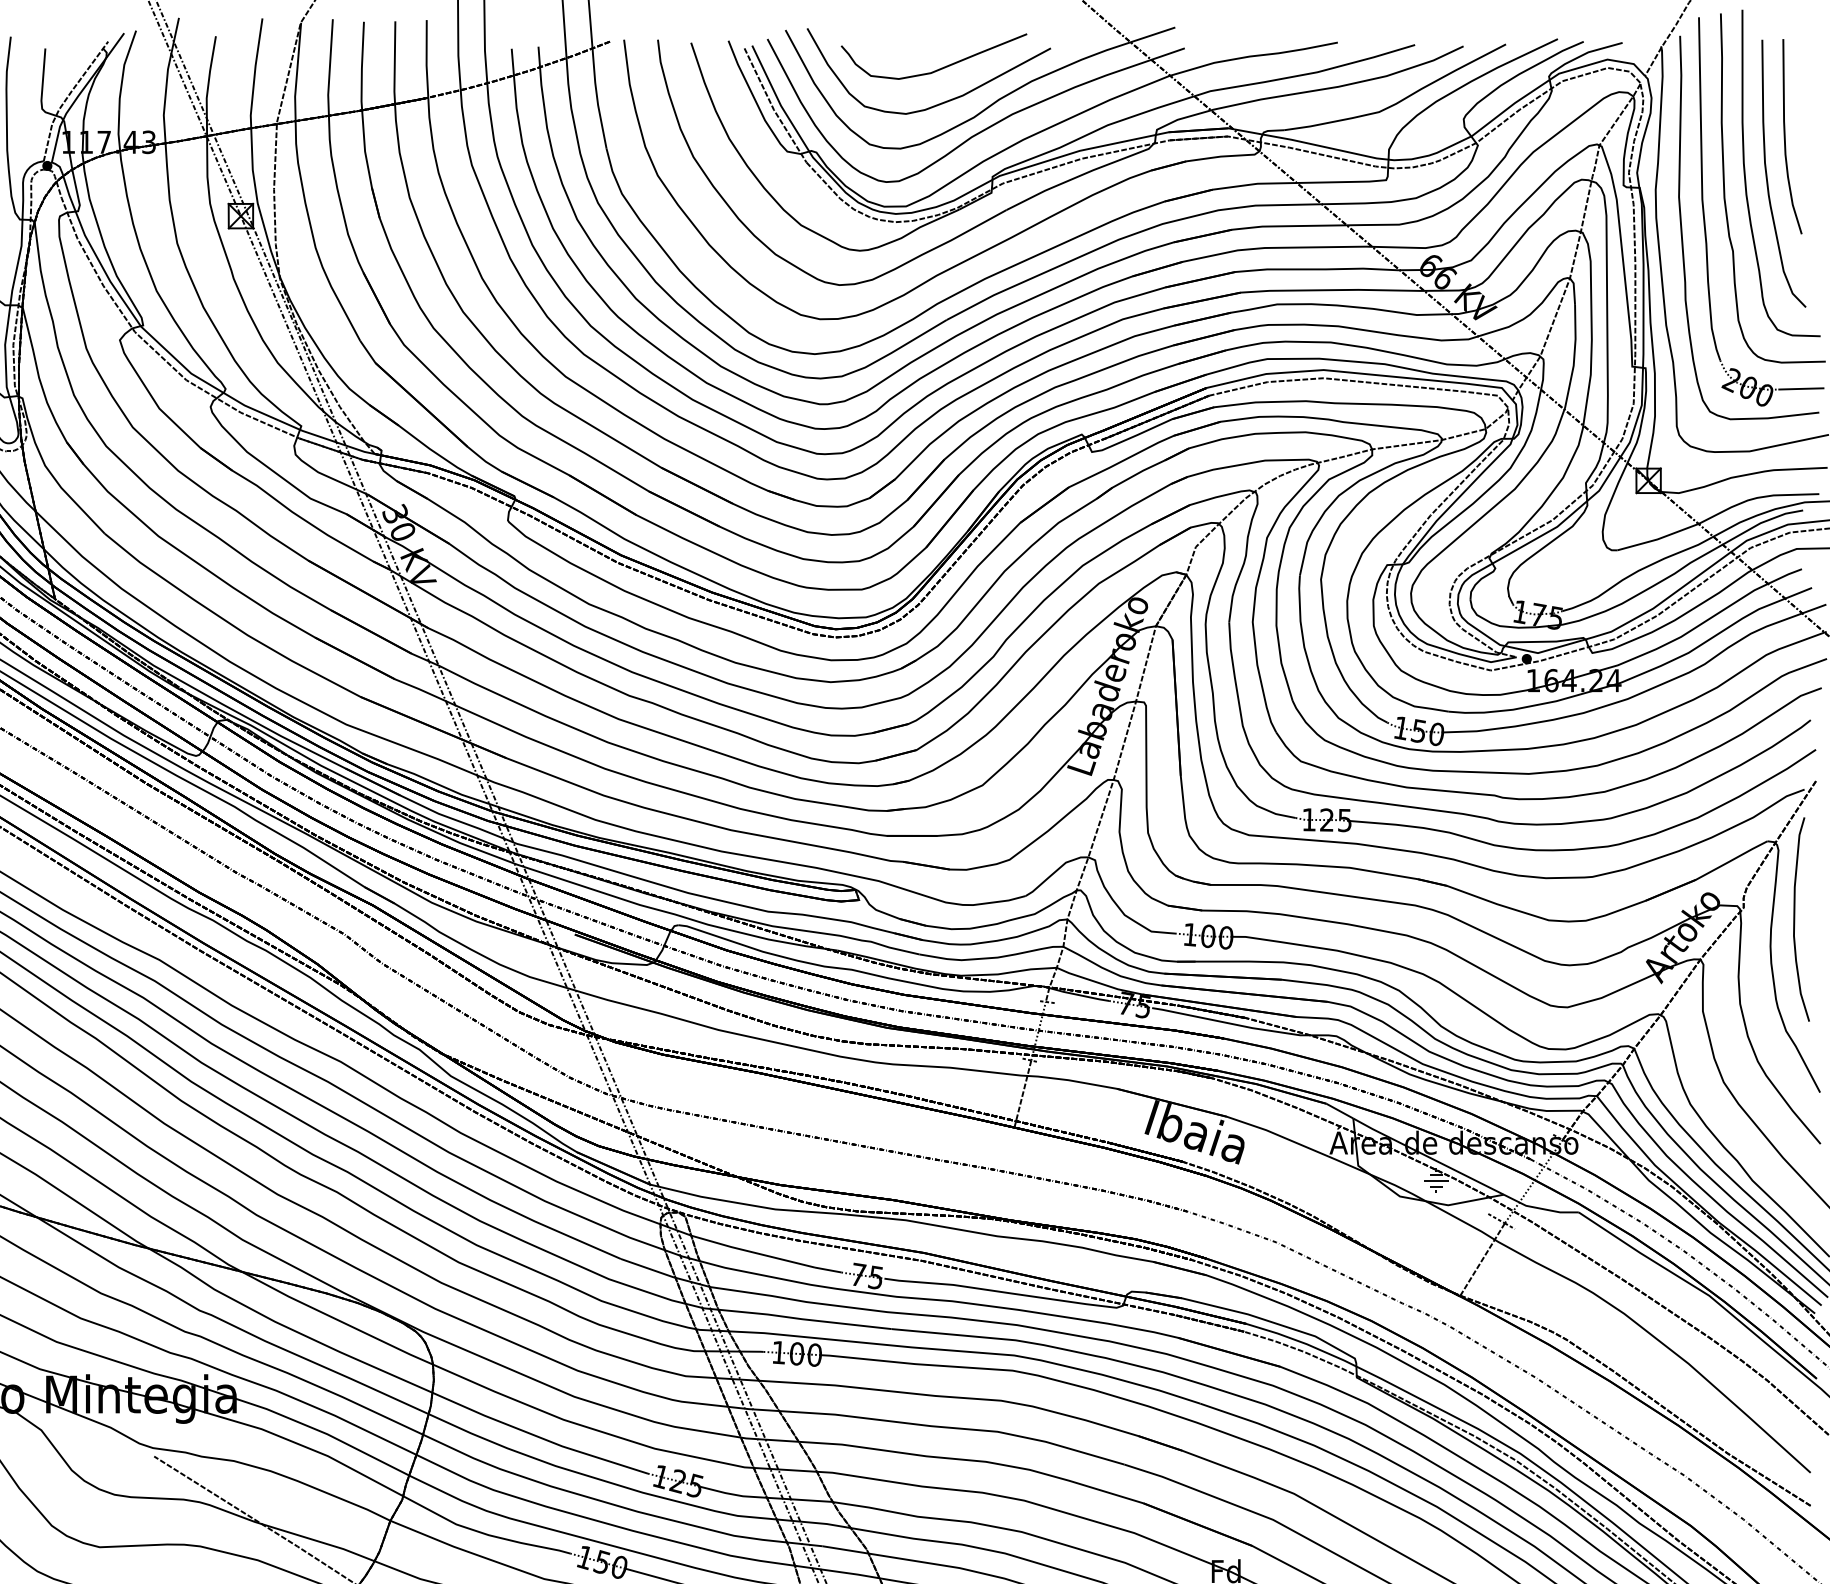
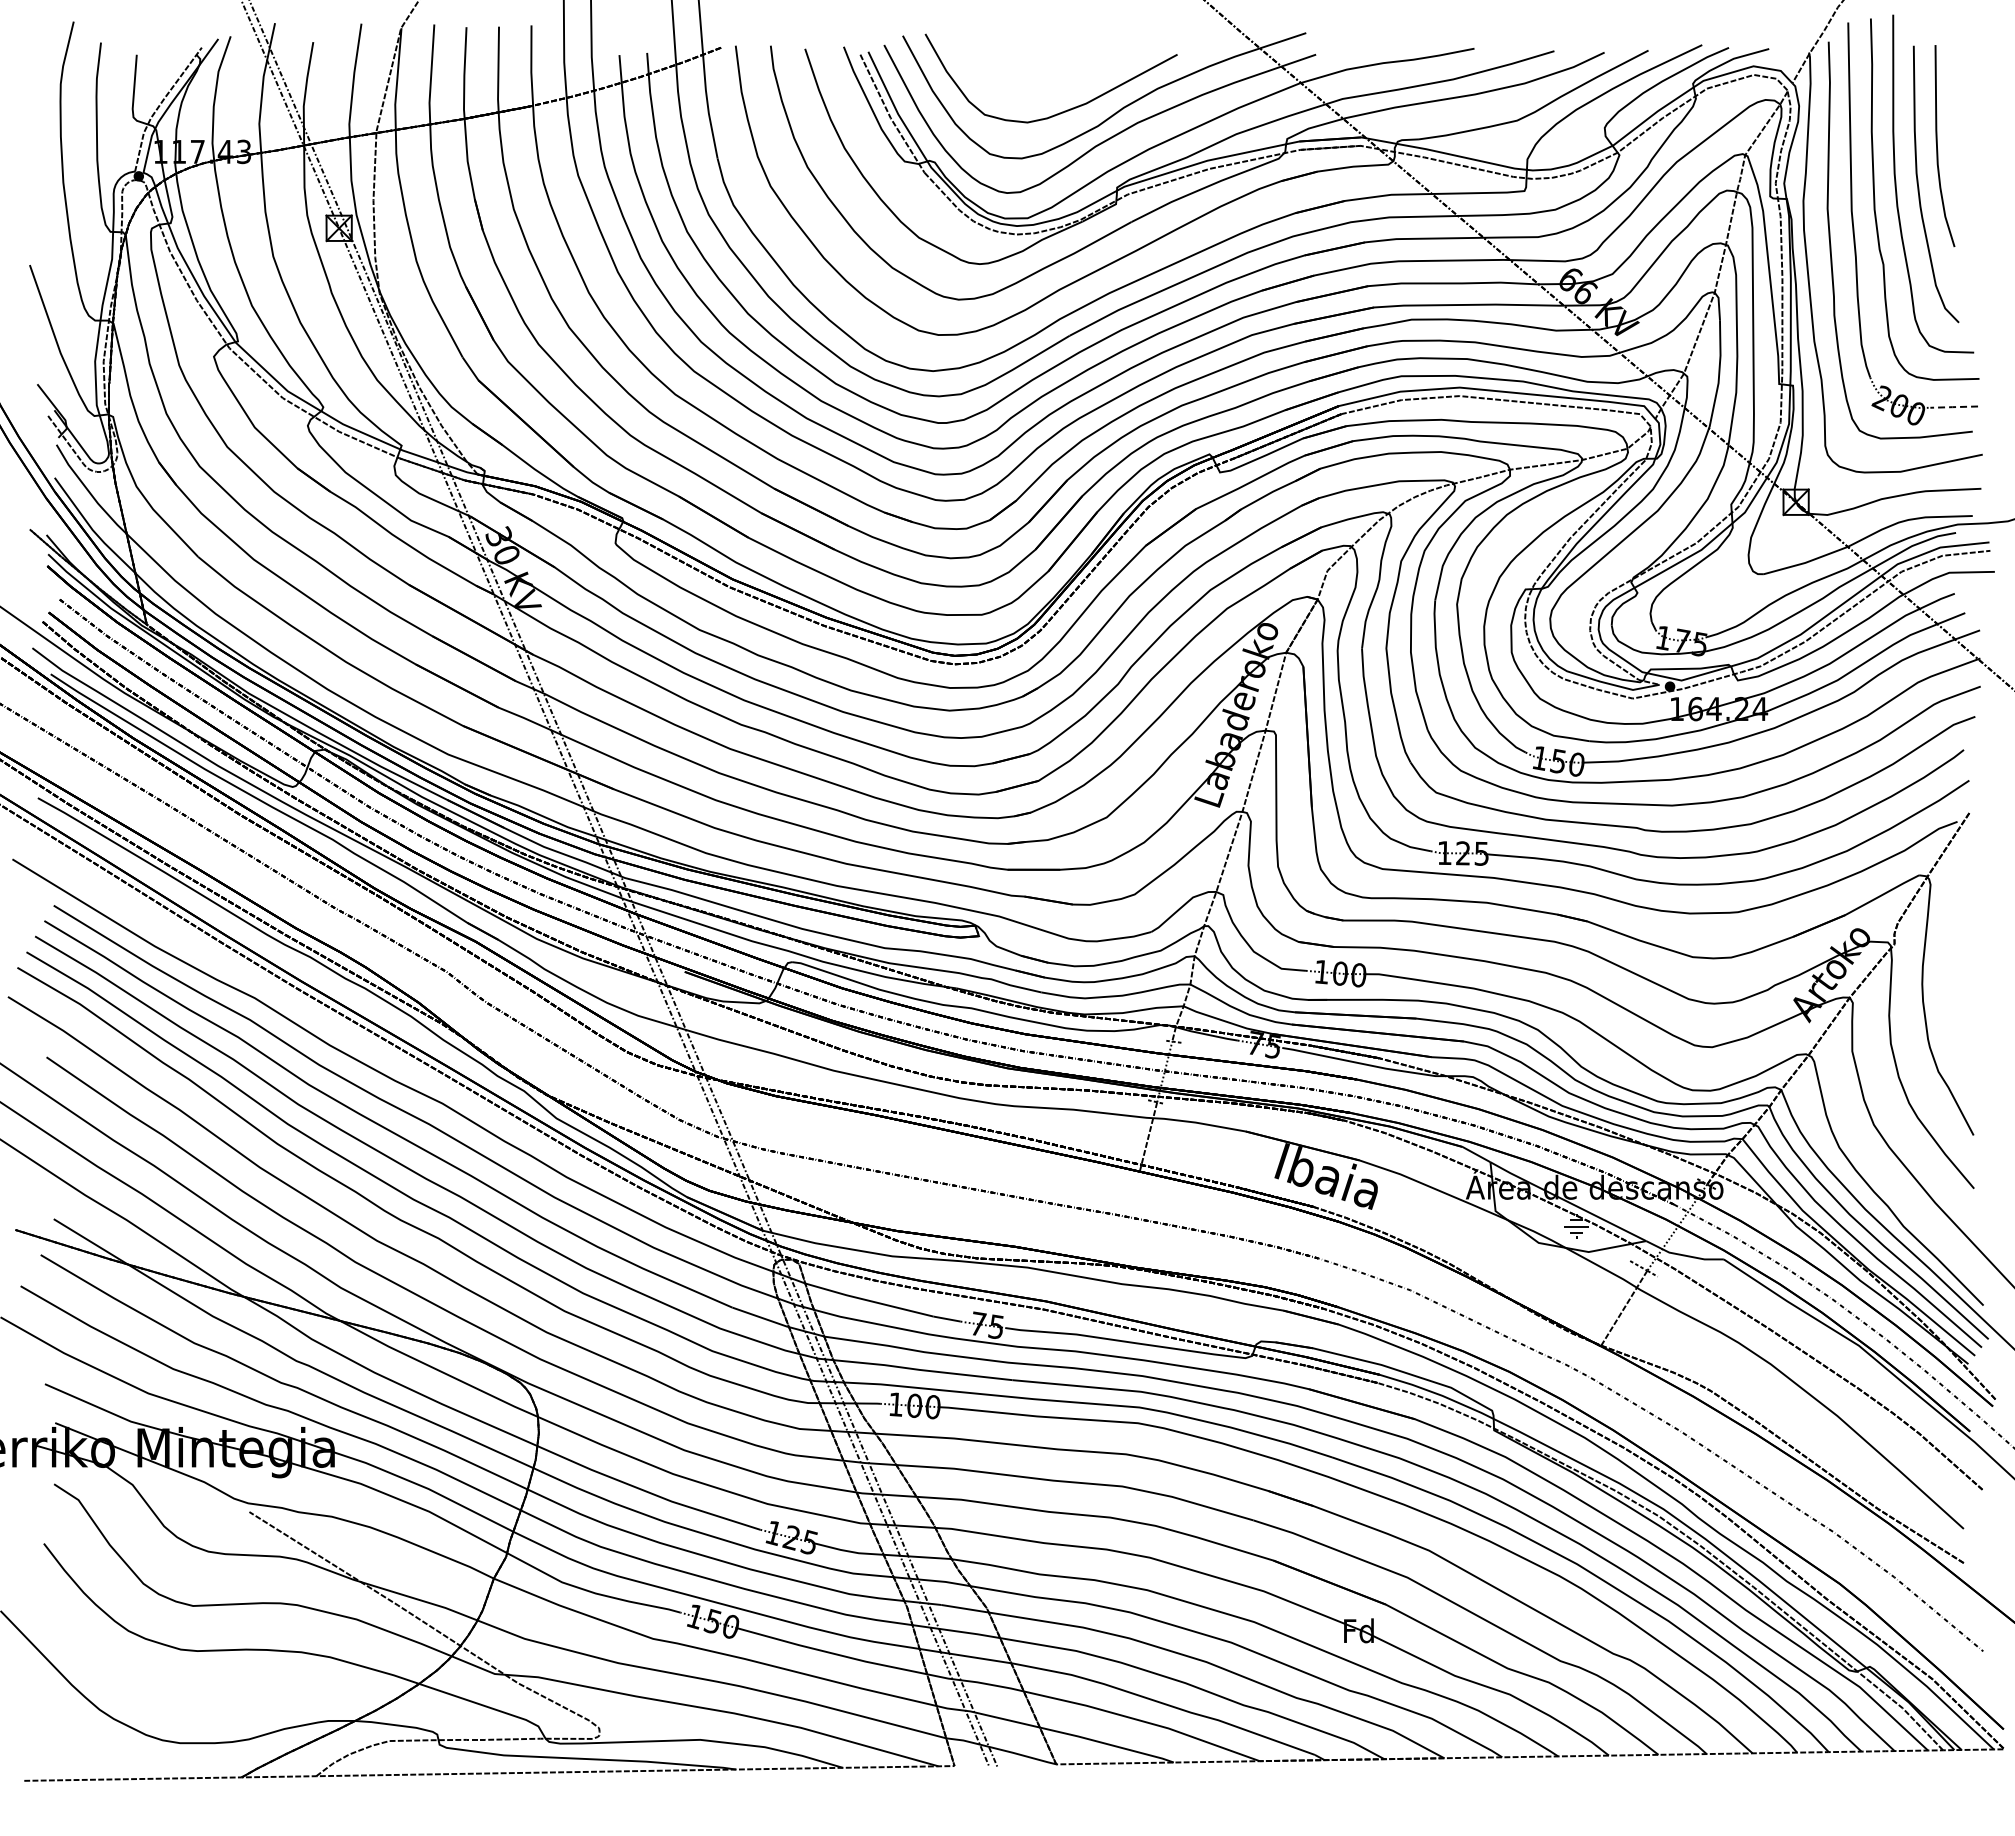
curve: (936, 69) -> (1059, 76), removed
line: (1800, 389) -> (1953, 407), solid -> dashed
curve: (1794, 919) -> (1947, 956), removed

